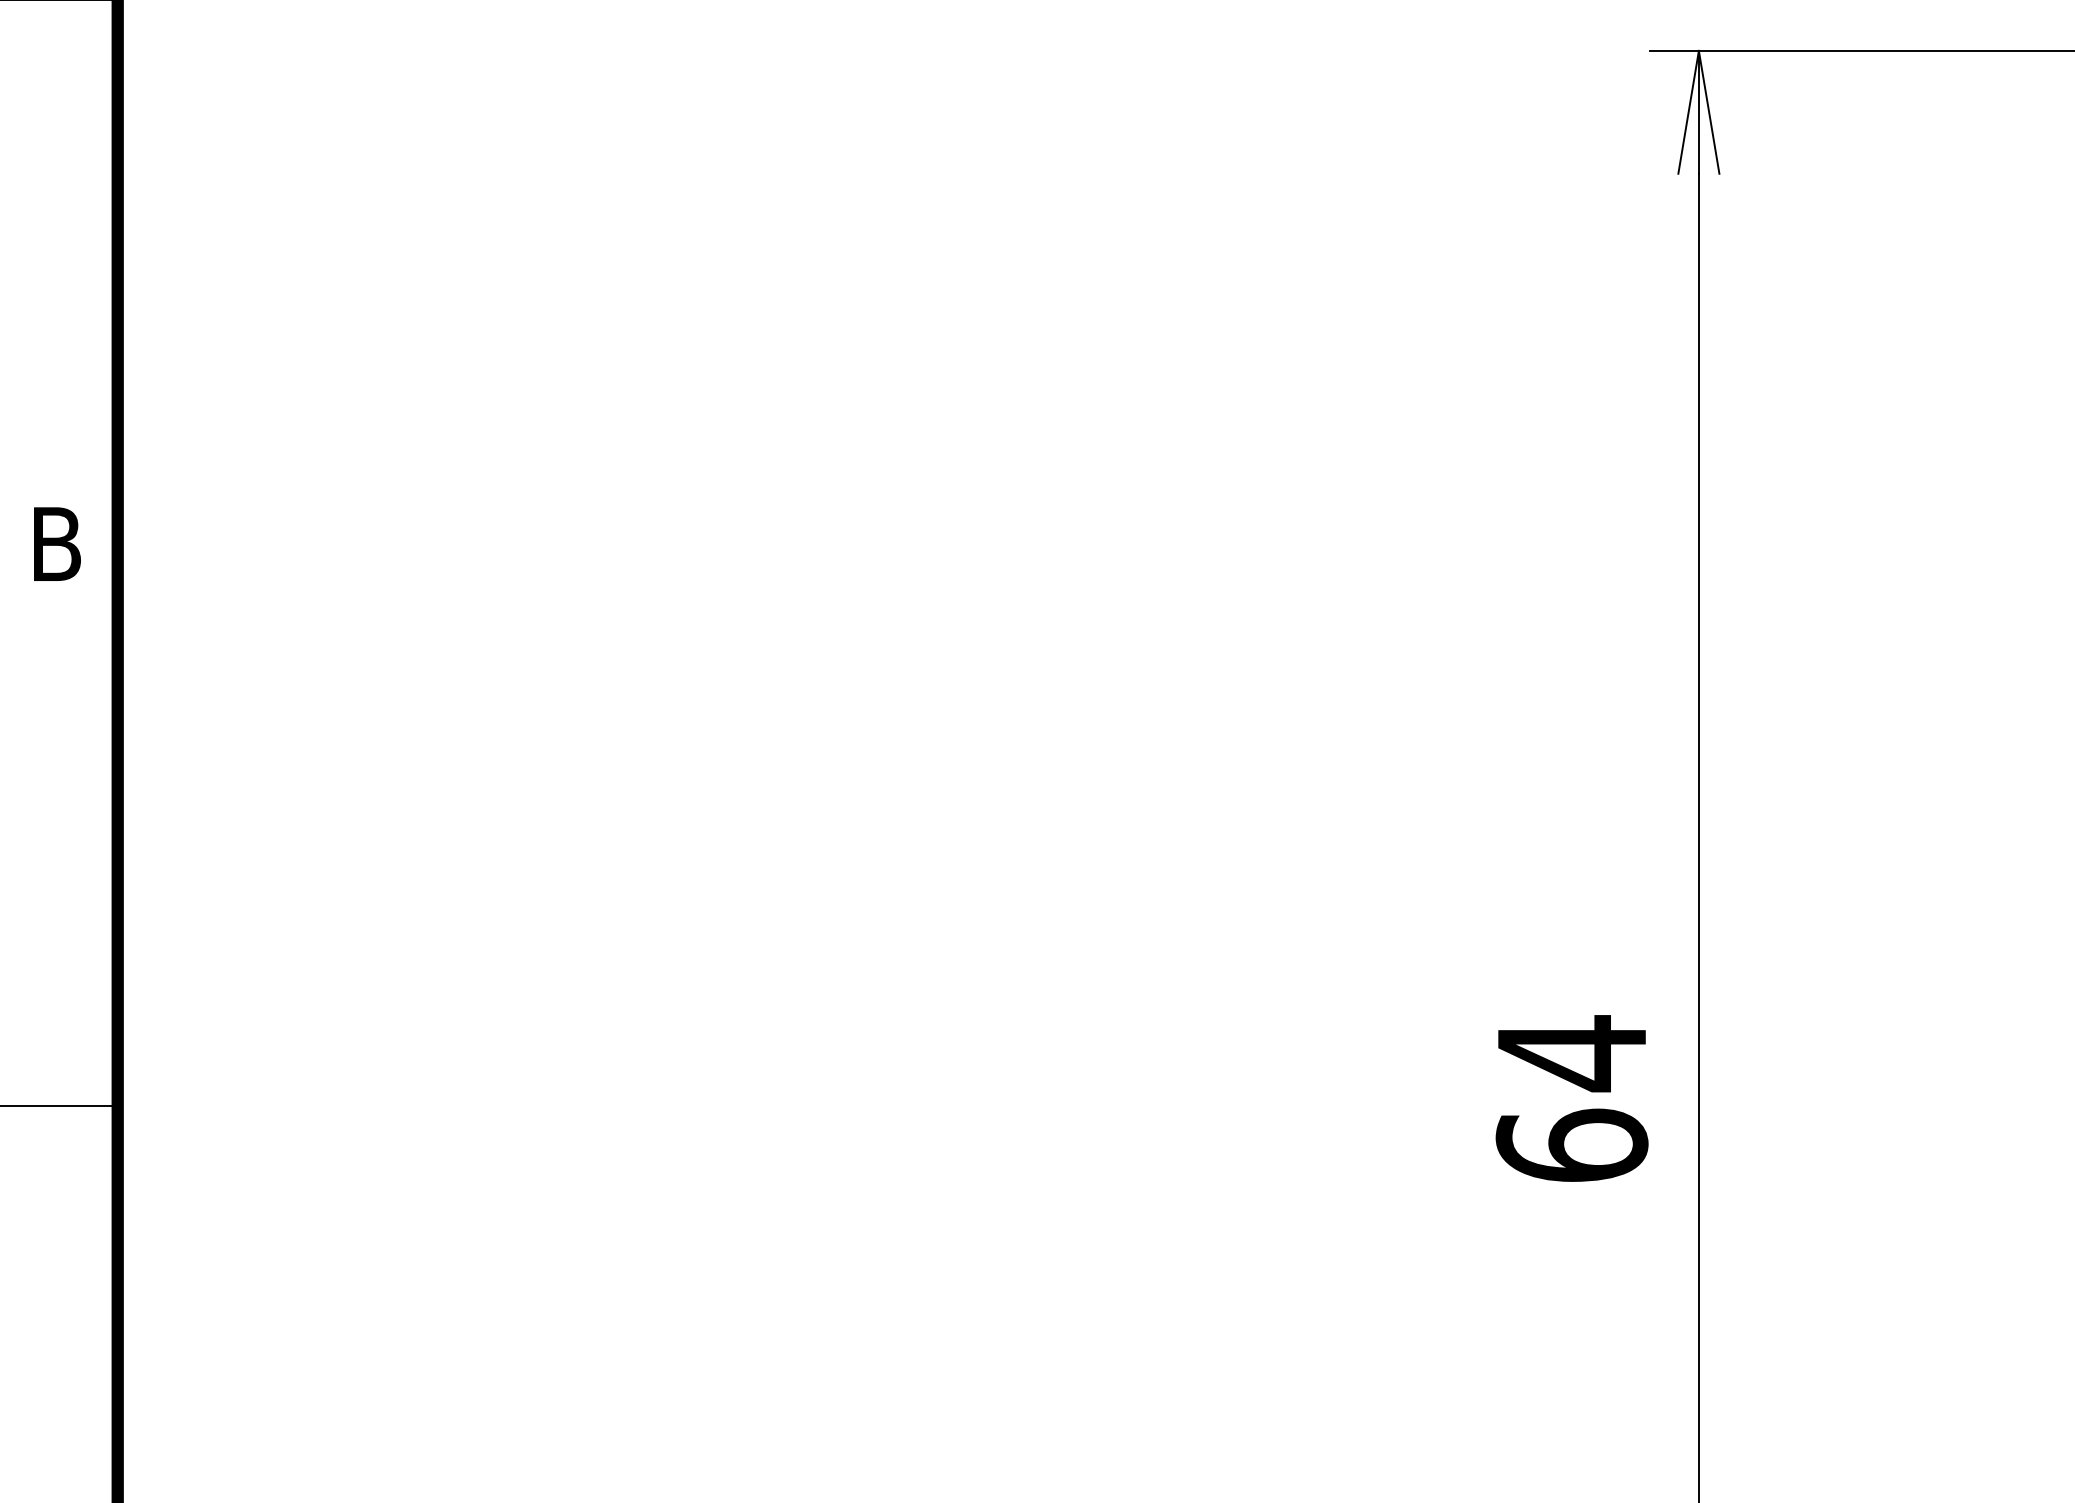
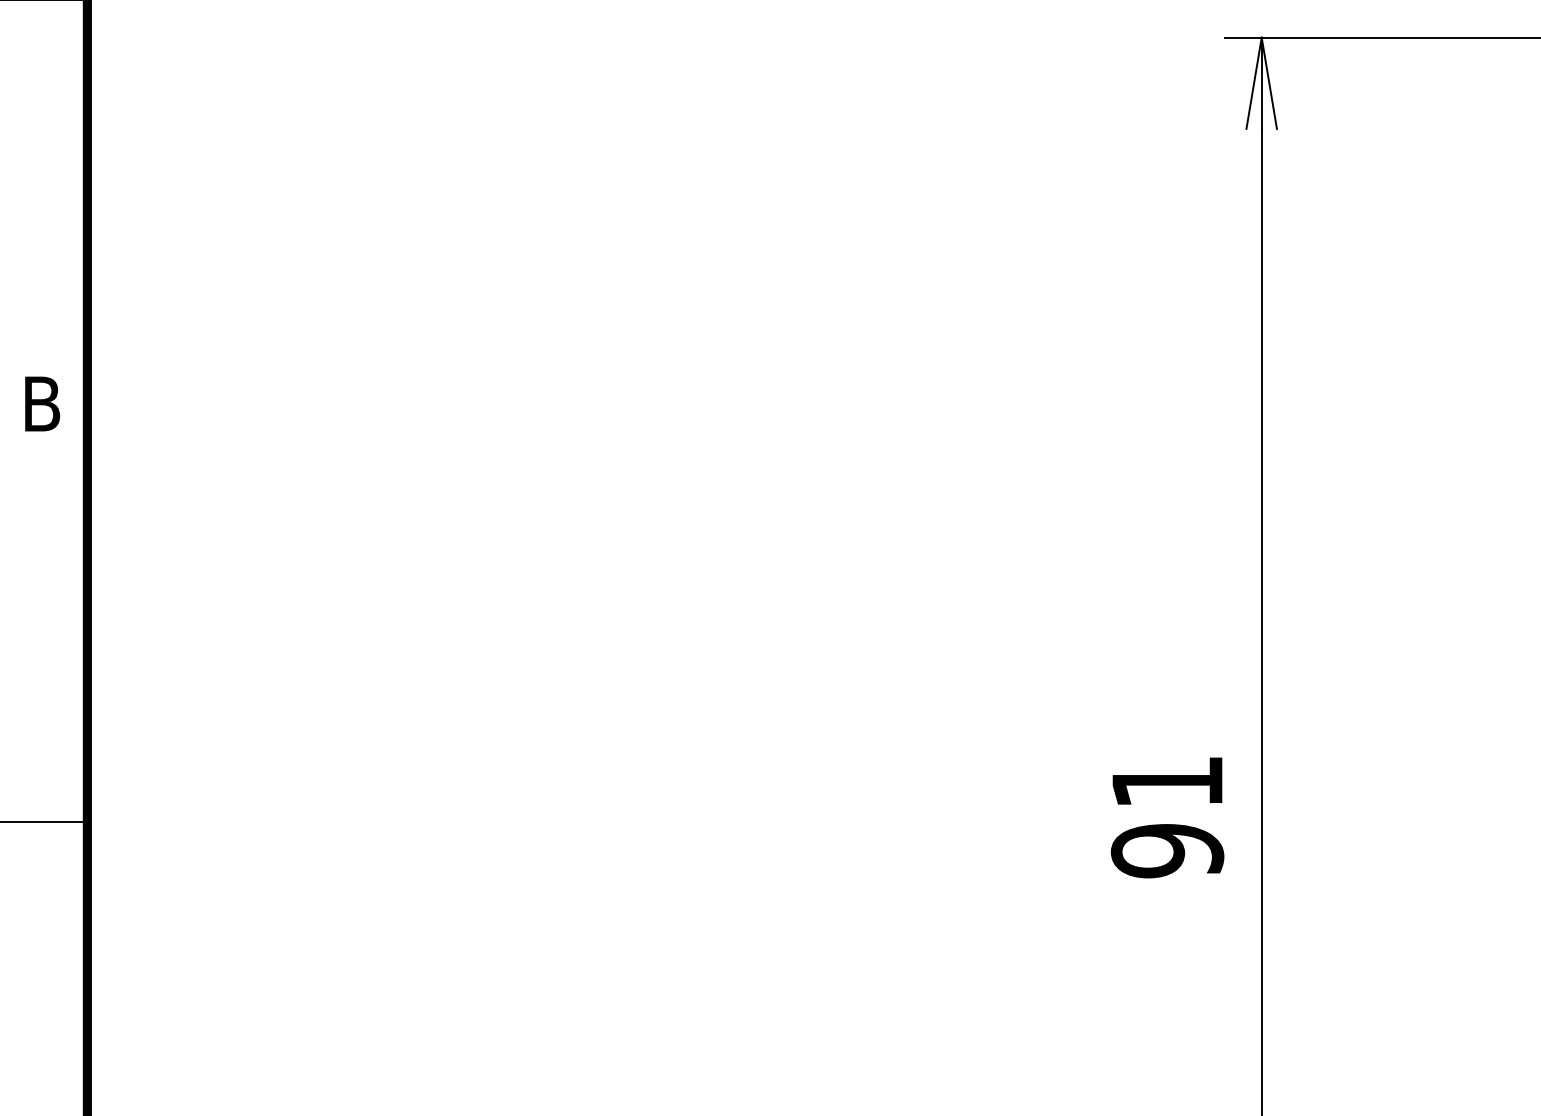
text: (1571, 1098) -> (1167, 815), 64 -> 91

